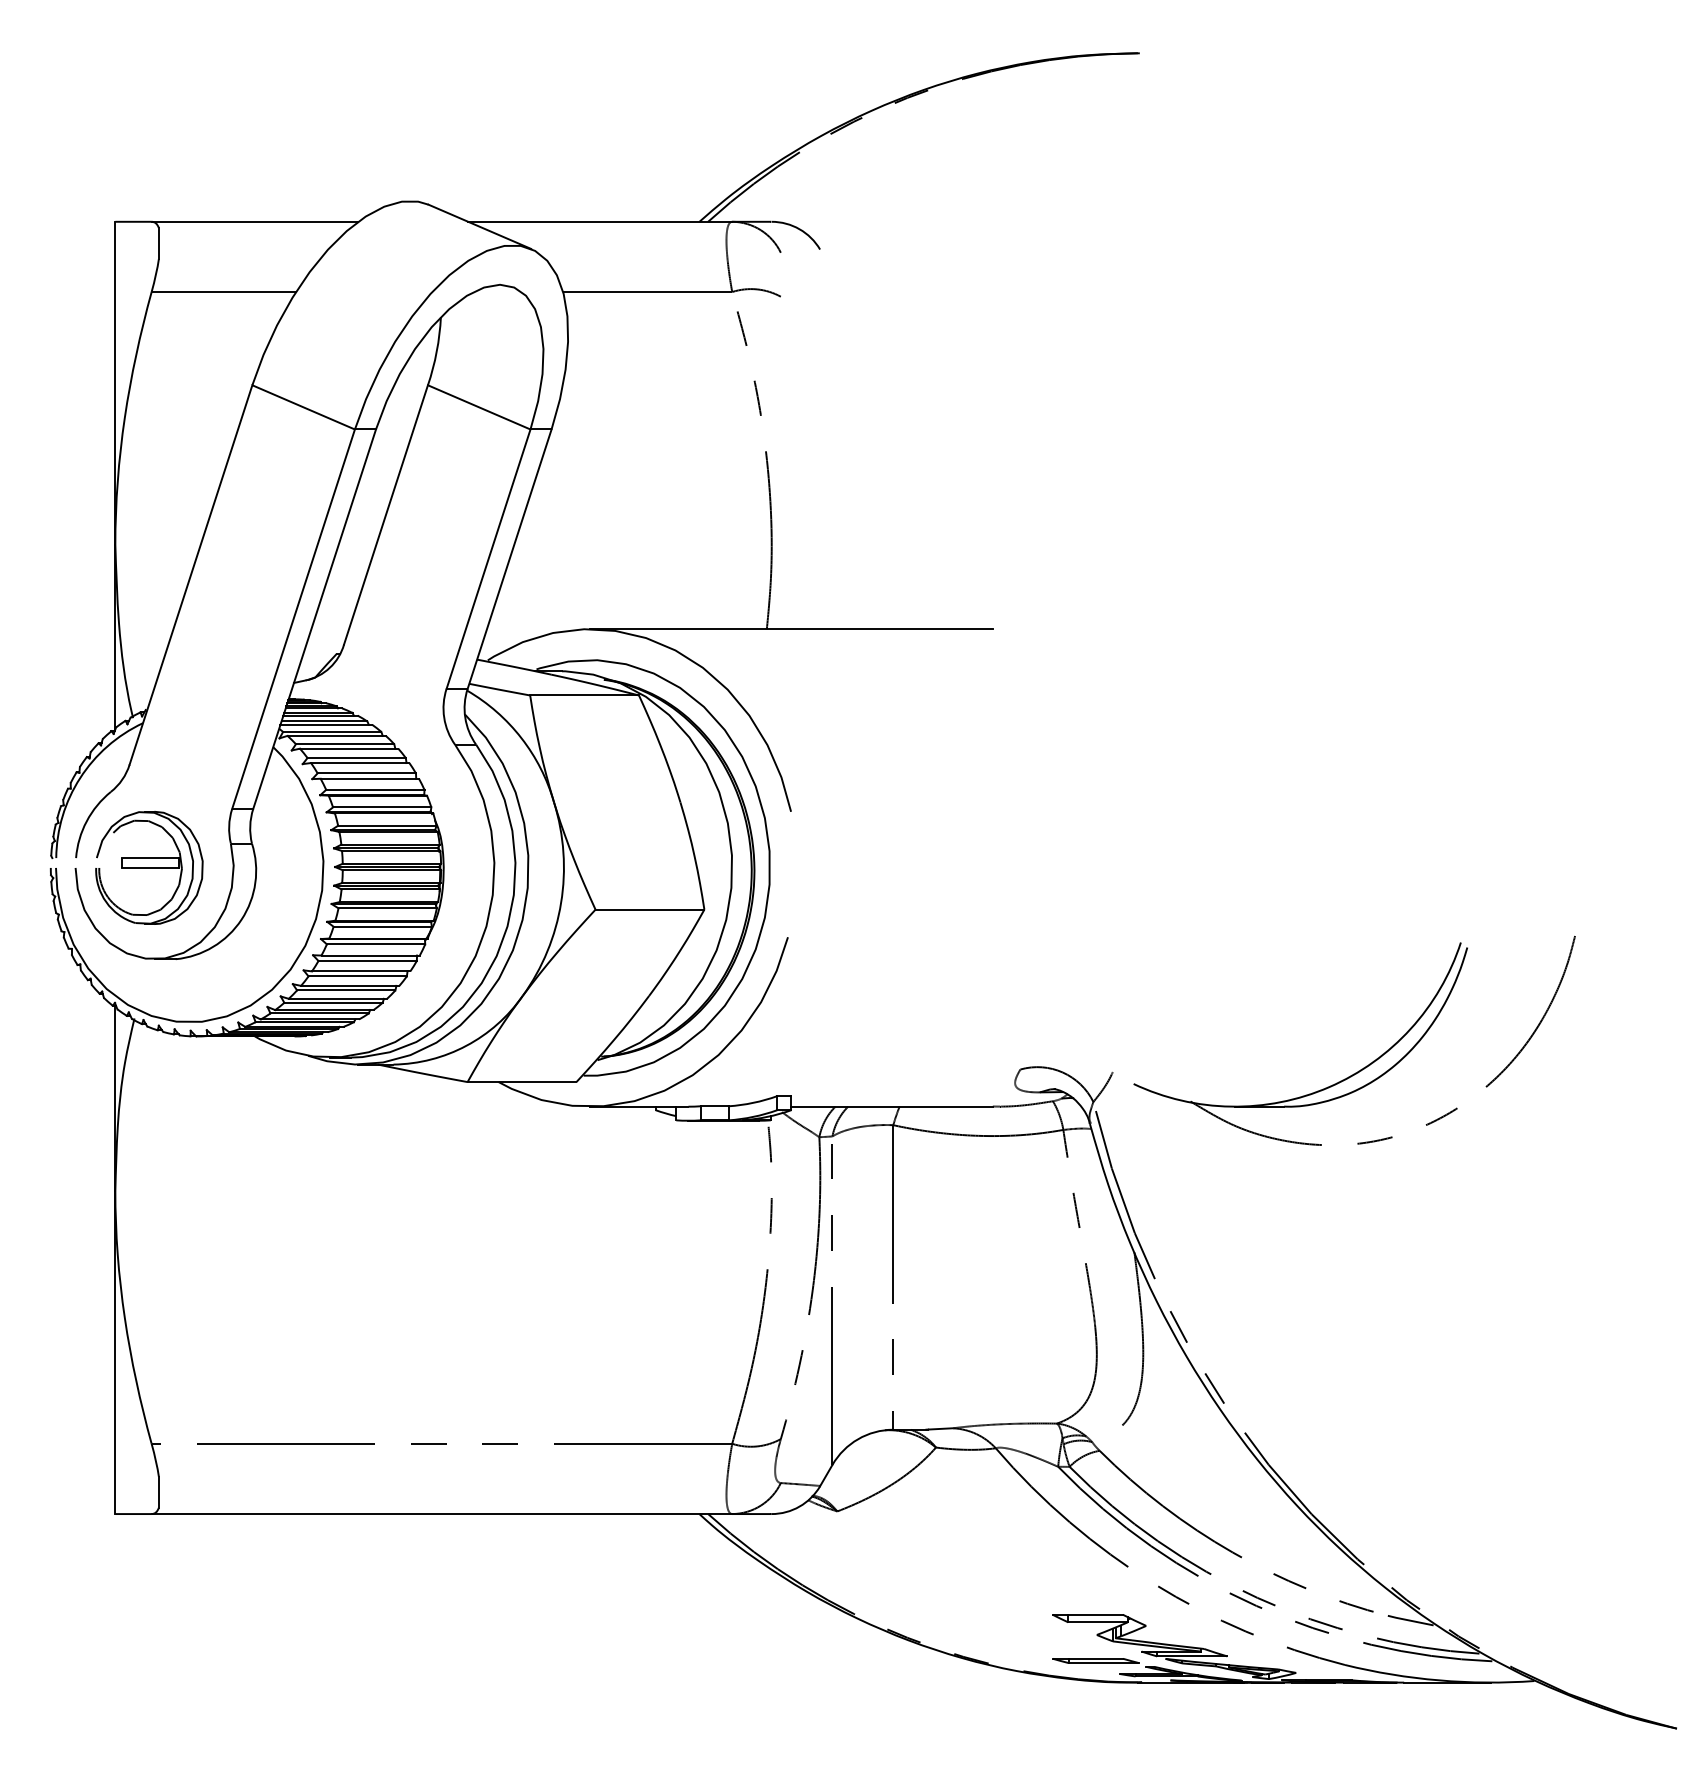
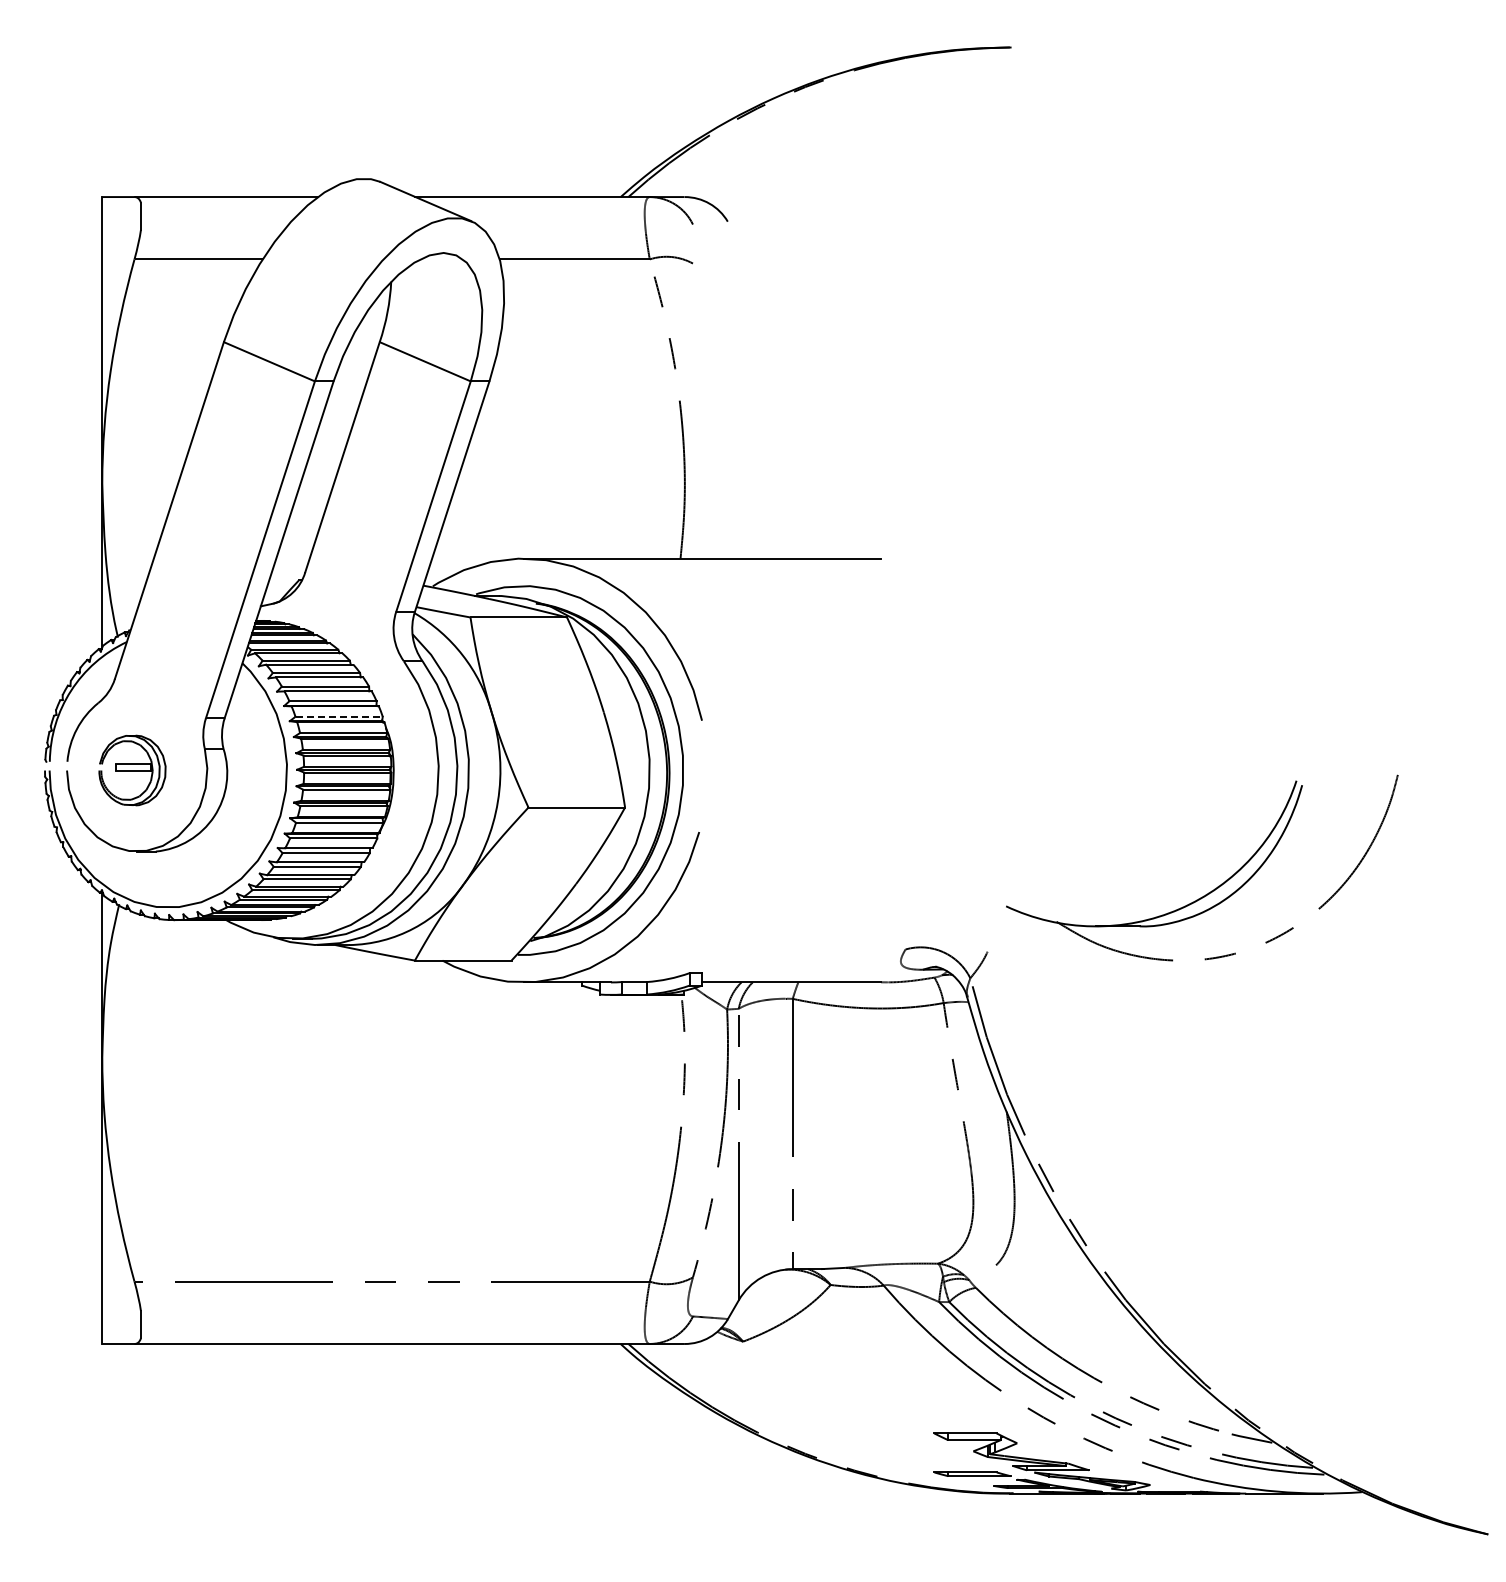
line: (382, 807) -> (339, 716), solid -> dashed
part: (149, 867) -> (132, 770), size x0.7
part: (1368, 1063) -> (1214, 888), moved

